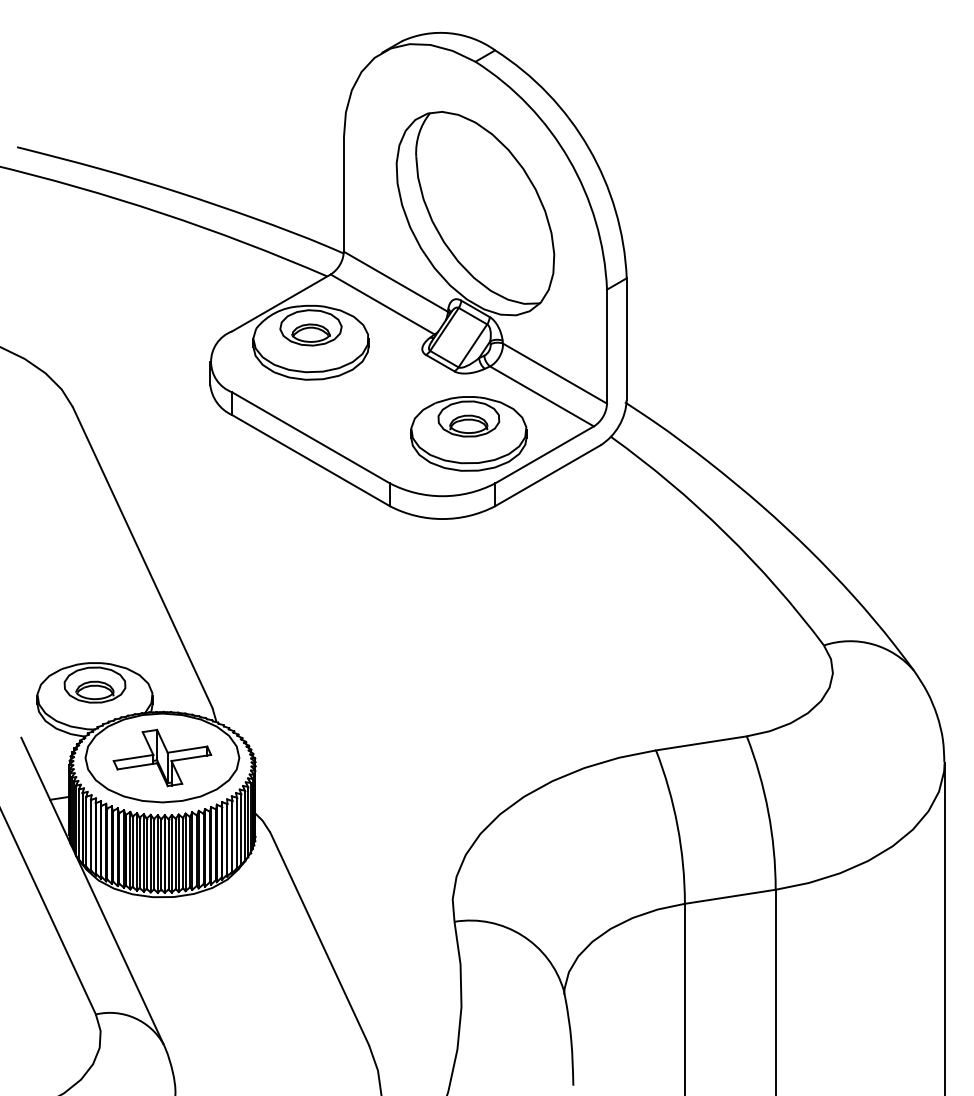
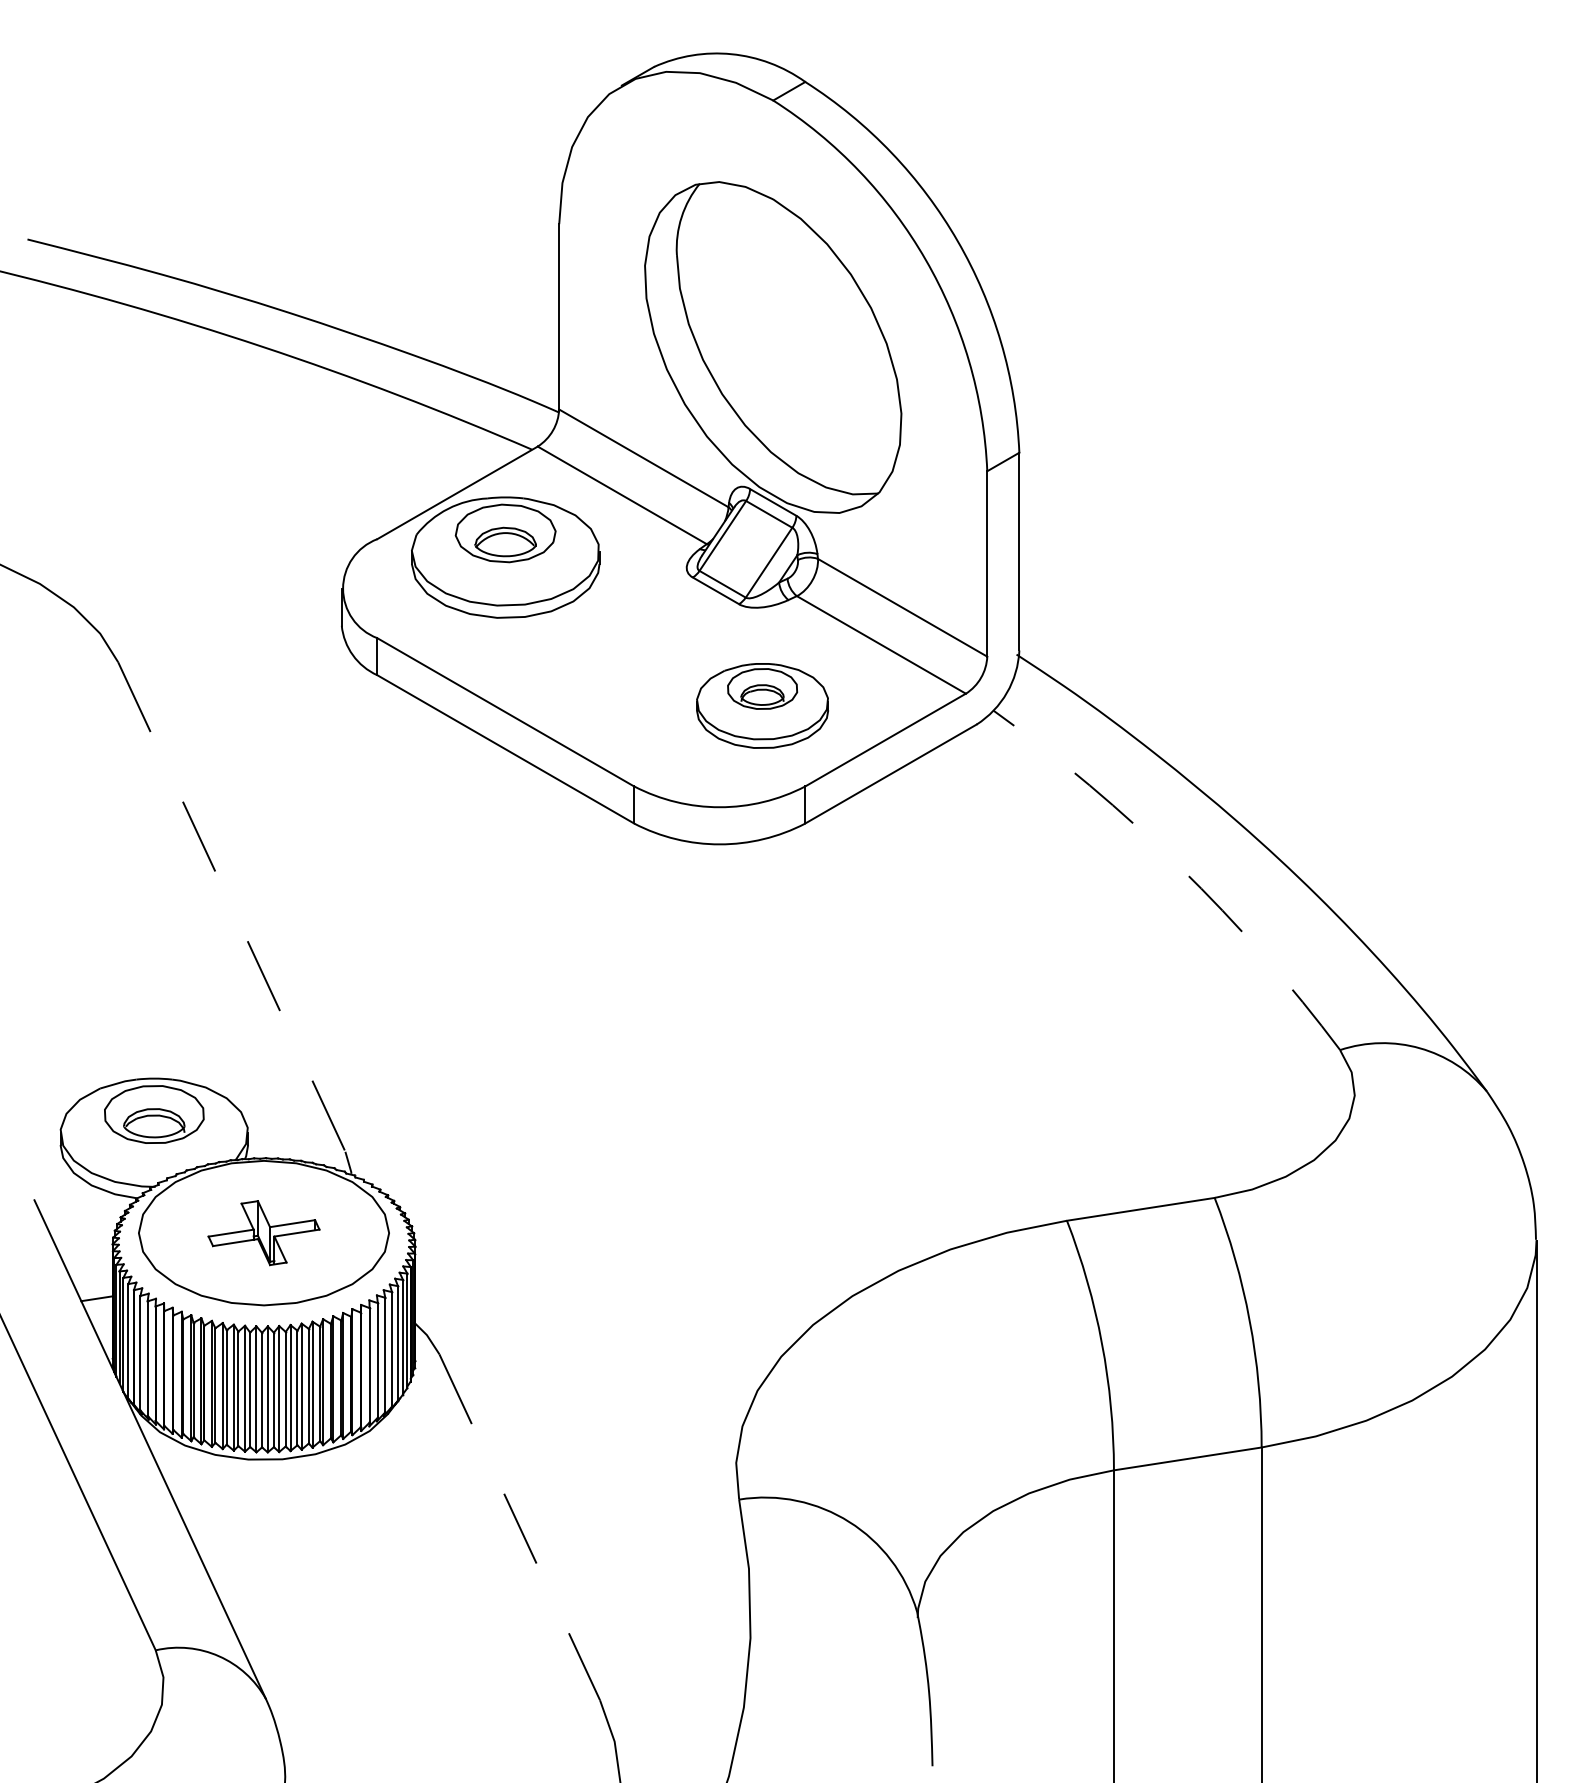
part: (468, 433) -> (761, 705), size x0.7
arc: (725, 533) -> (1179, 867), solid -> dashed
line: (142, 557) -> (231, 906), solid -> dashed
part: (162, 757) -> (264, 1232), size x0.7
line: (319, 939) -> (519, 1528), solid -> dashed

